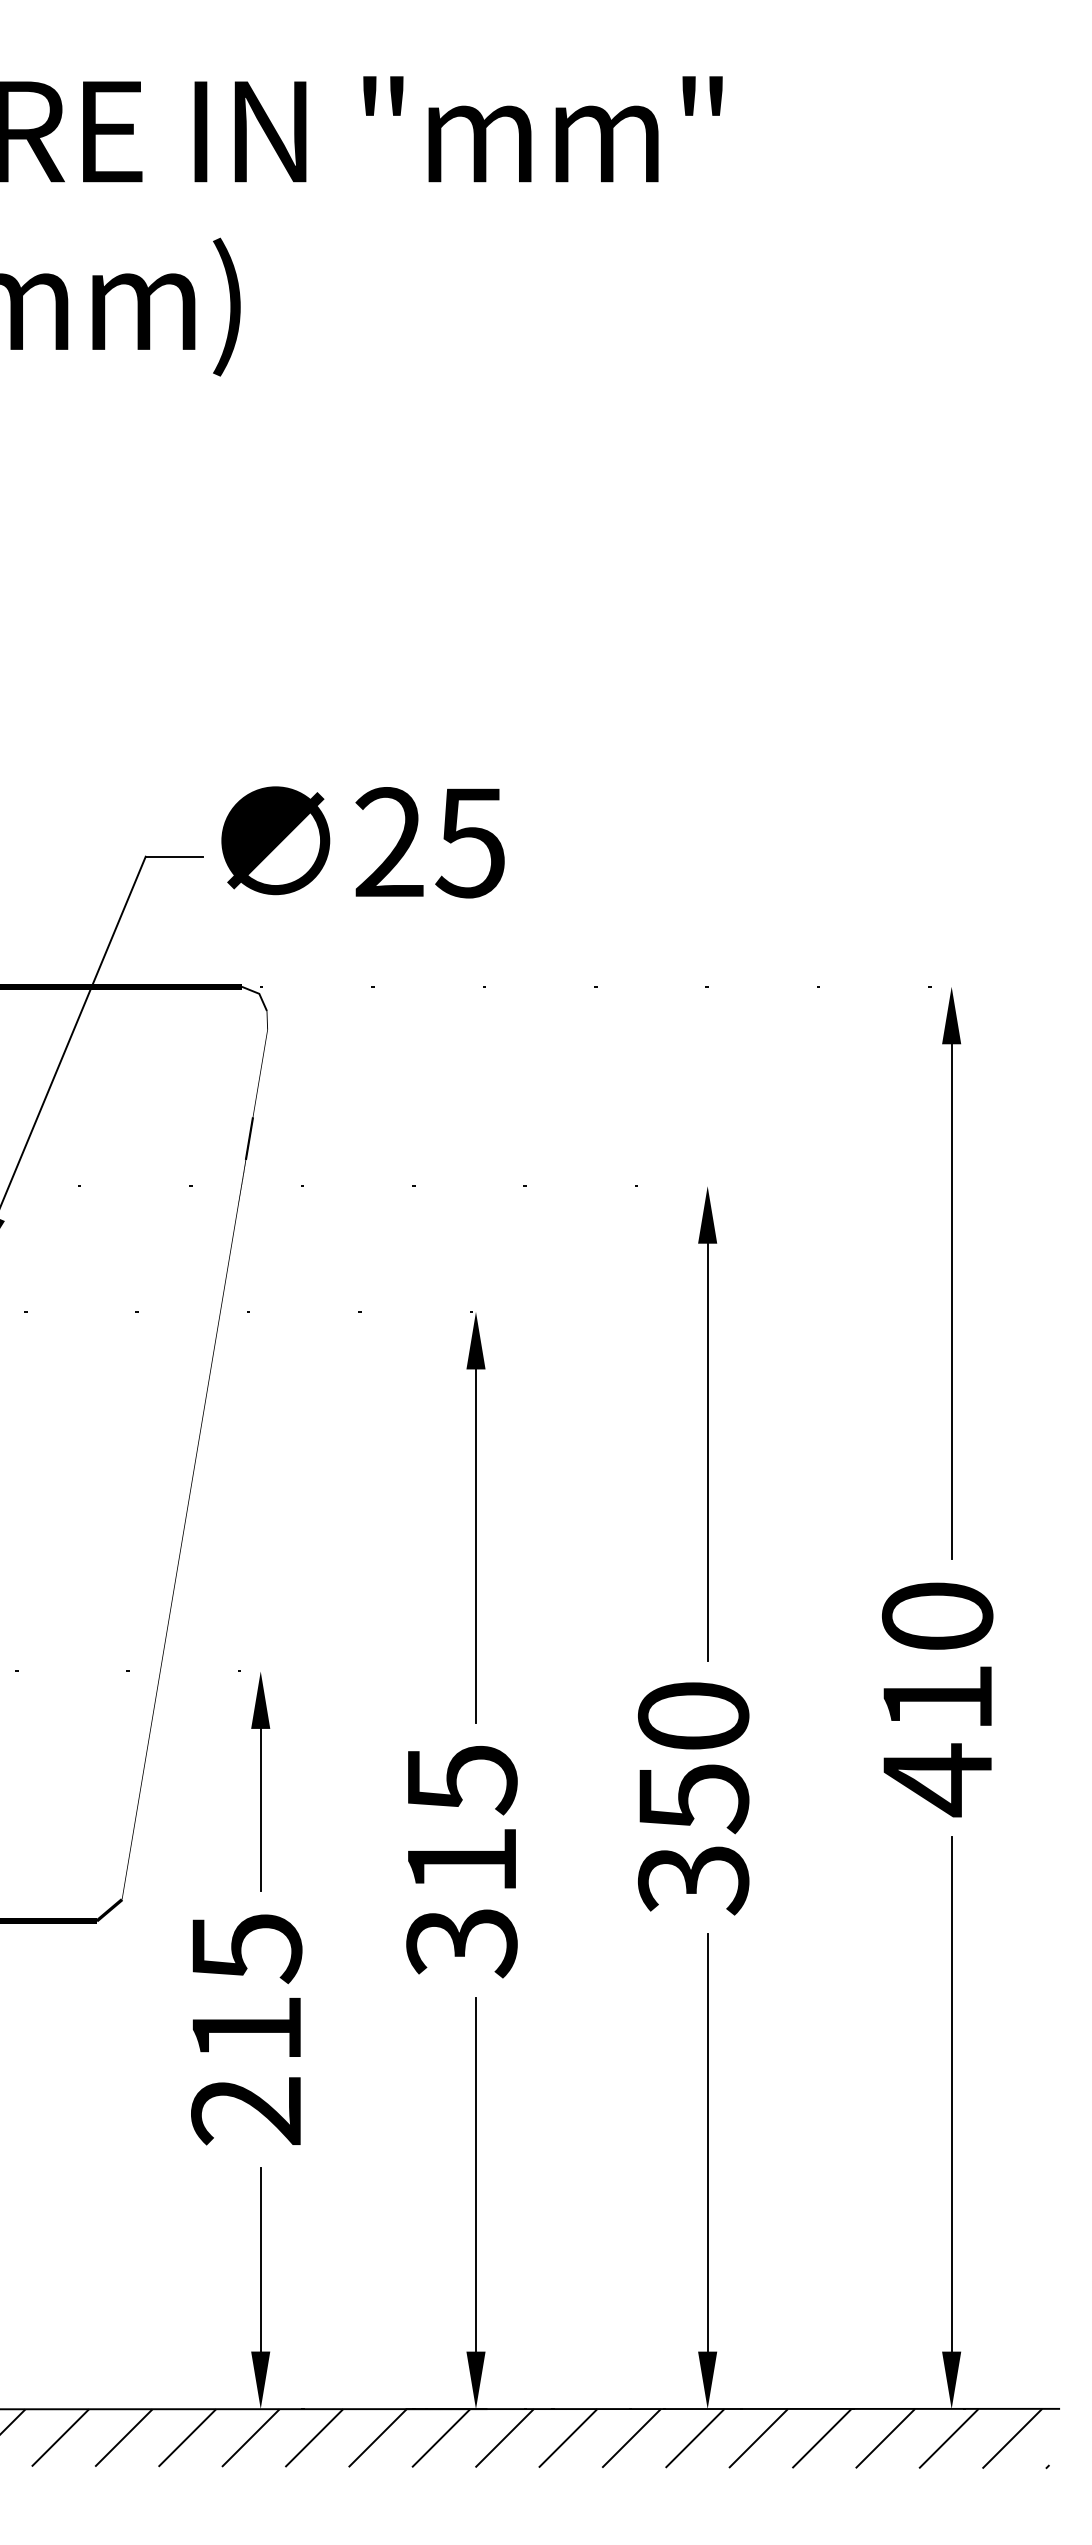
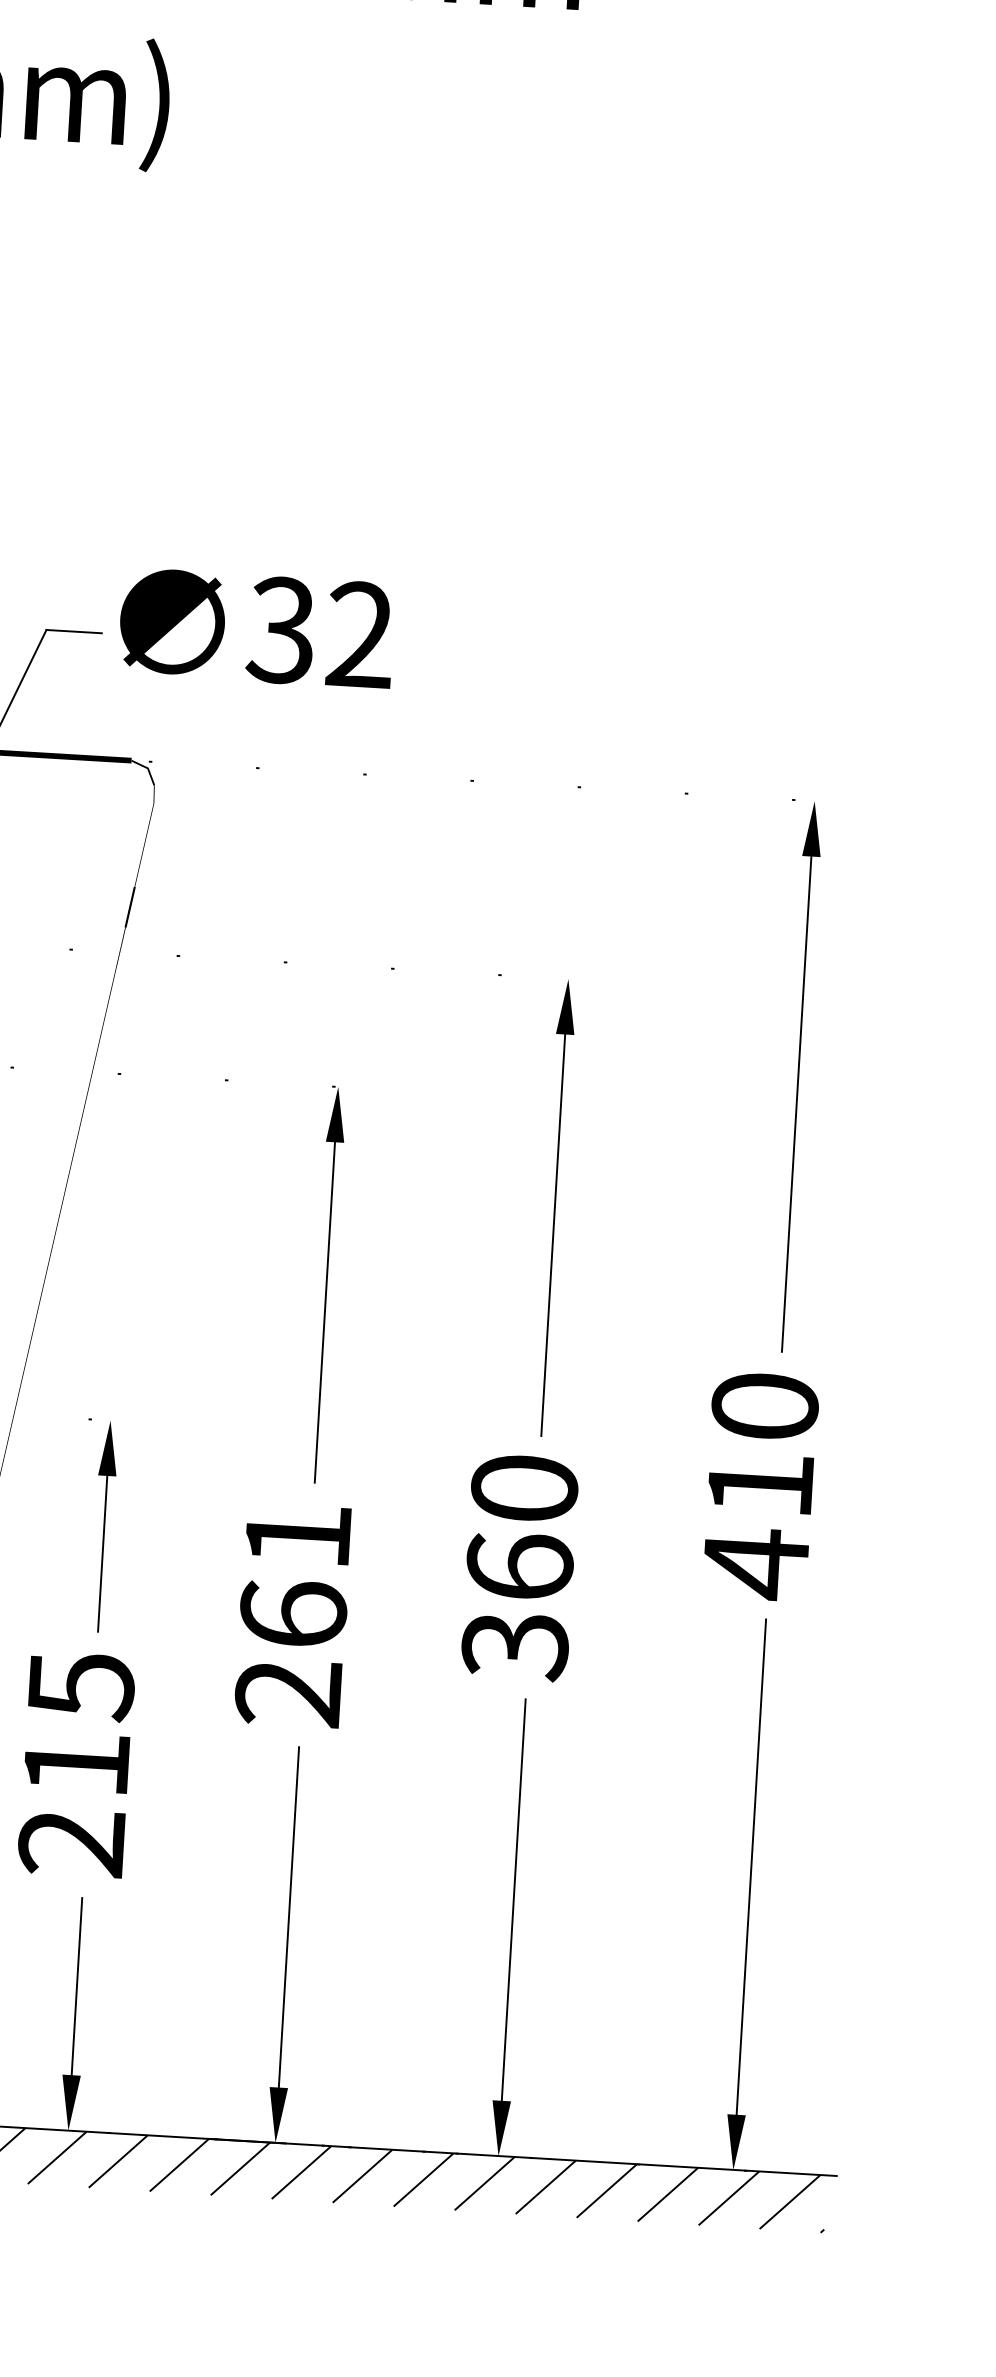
text: (429, 842) -> (320, 632), 25 -> 32
text: (693, 1798) -> (519, 1567), 350 -> 360
text: (461, 1862) -> (292, 1615), 315 -> 261

